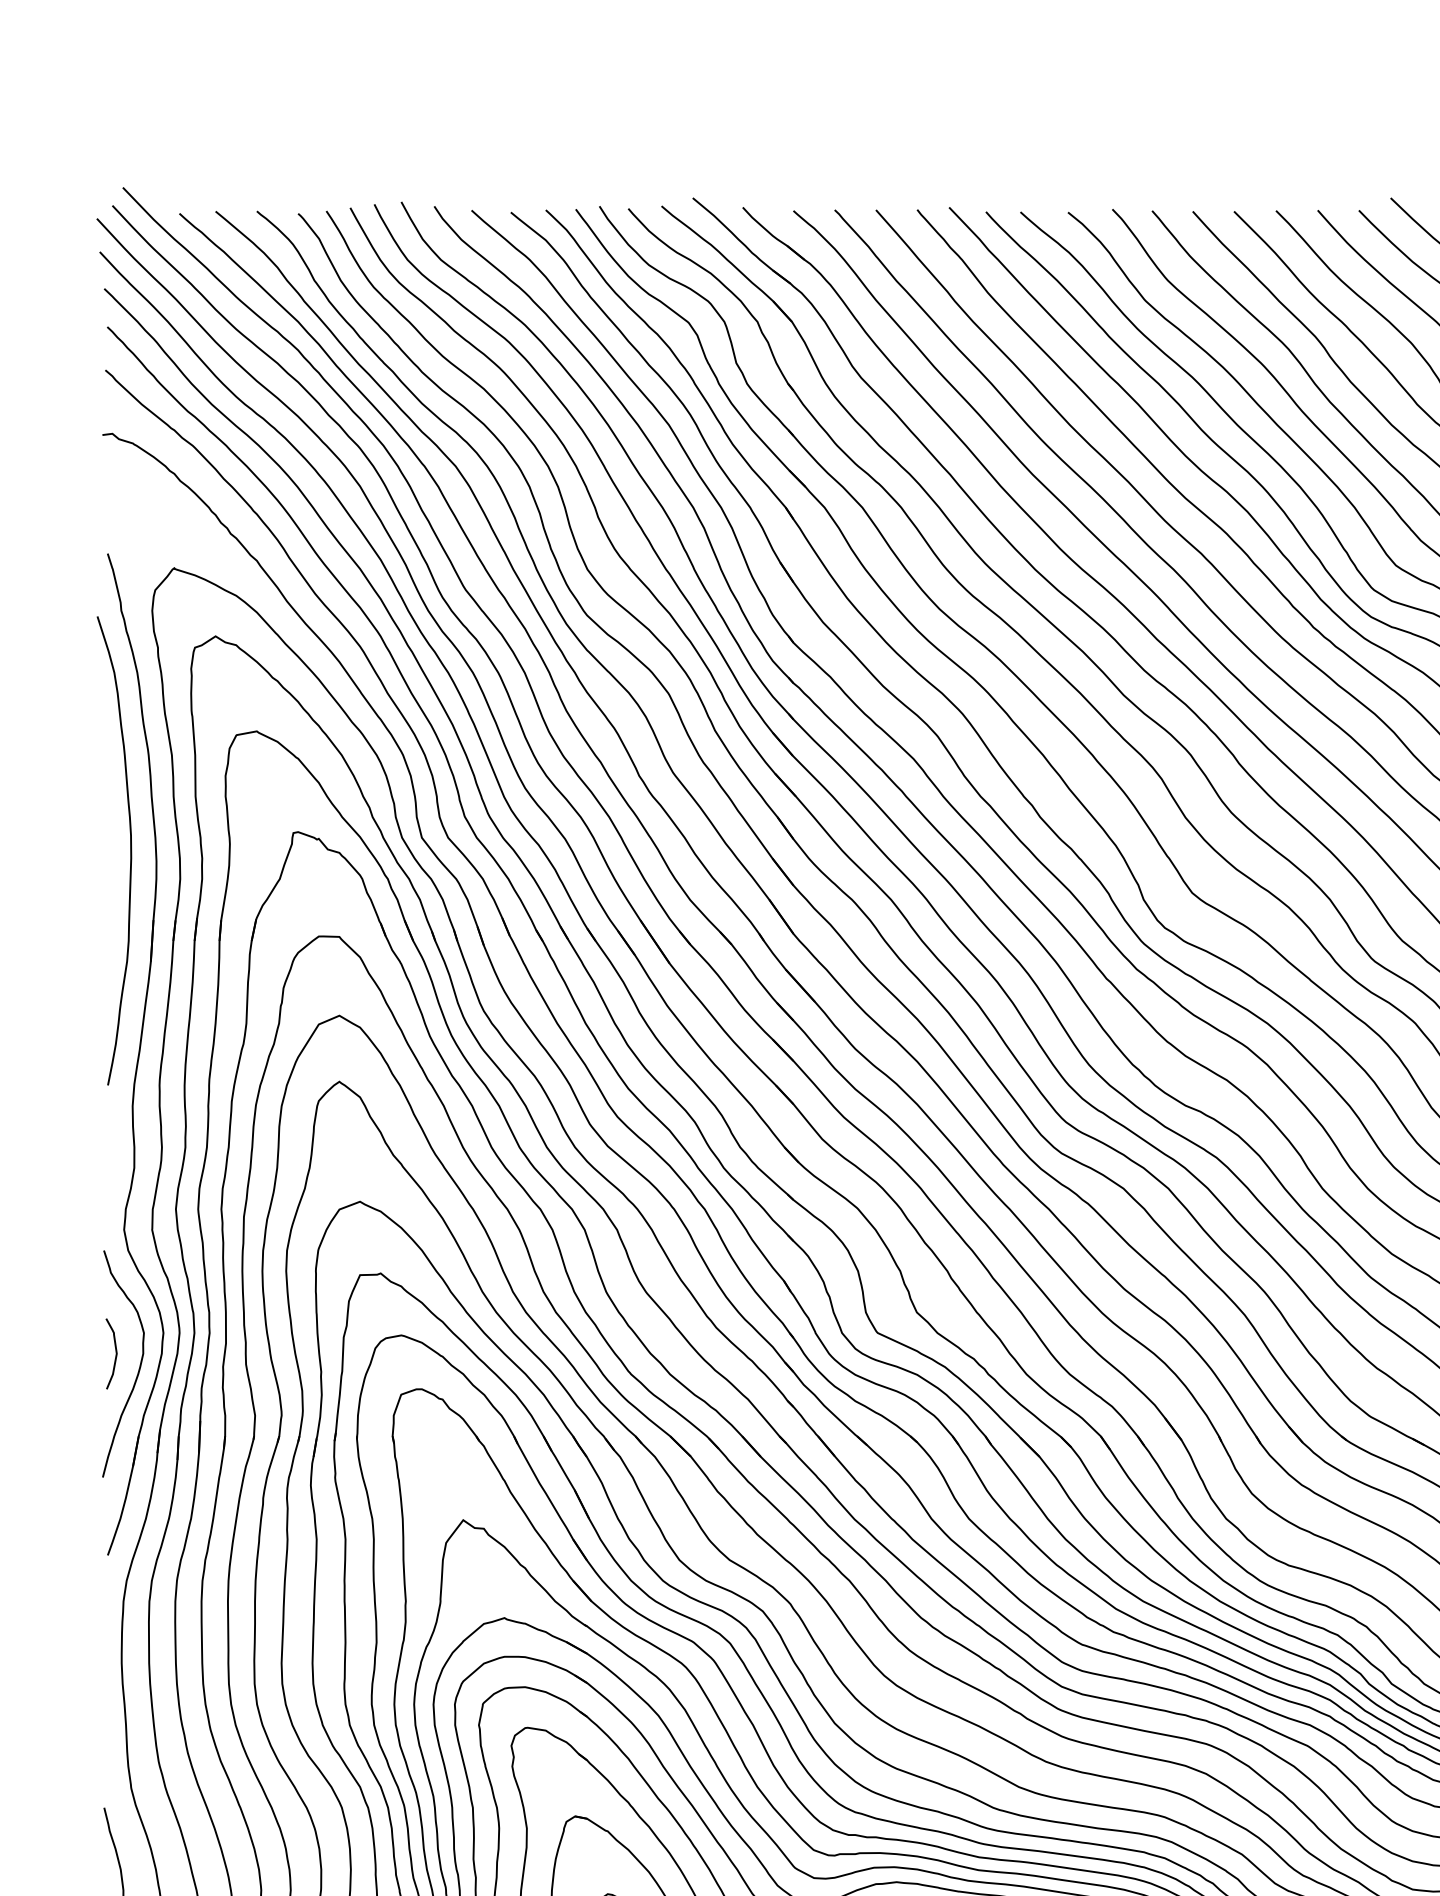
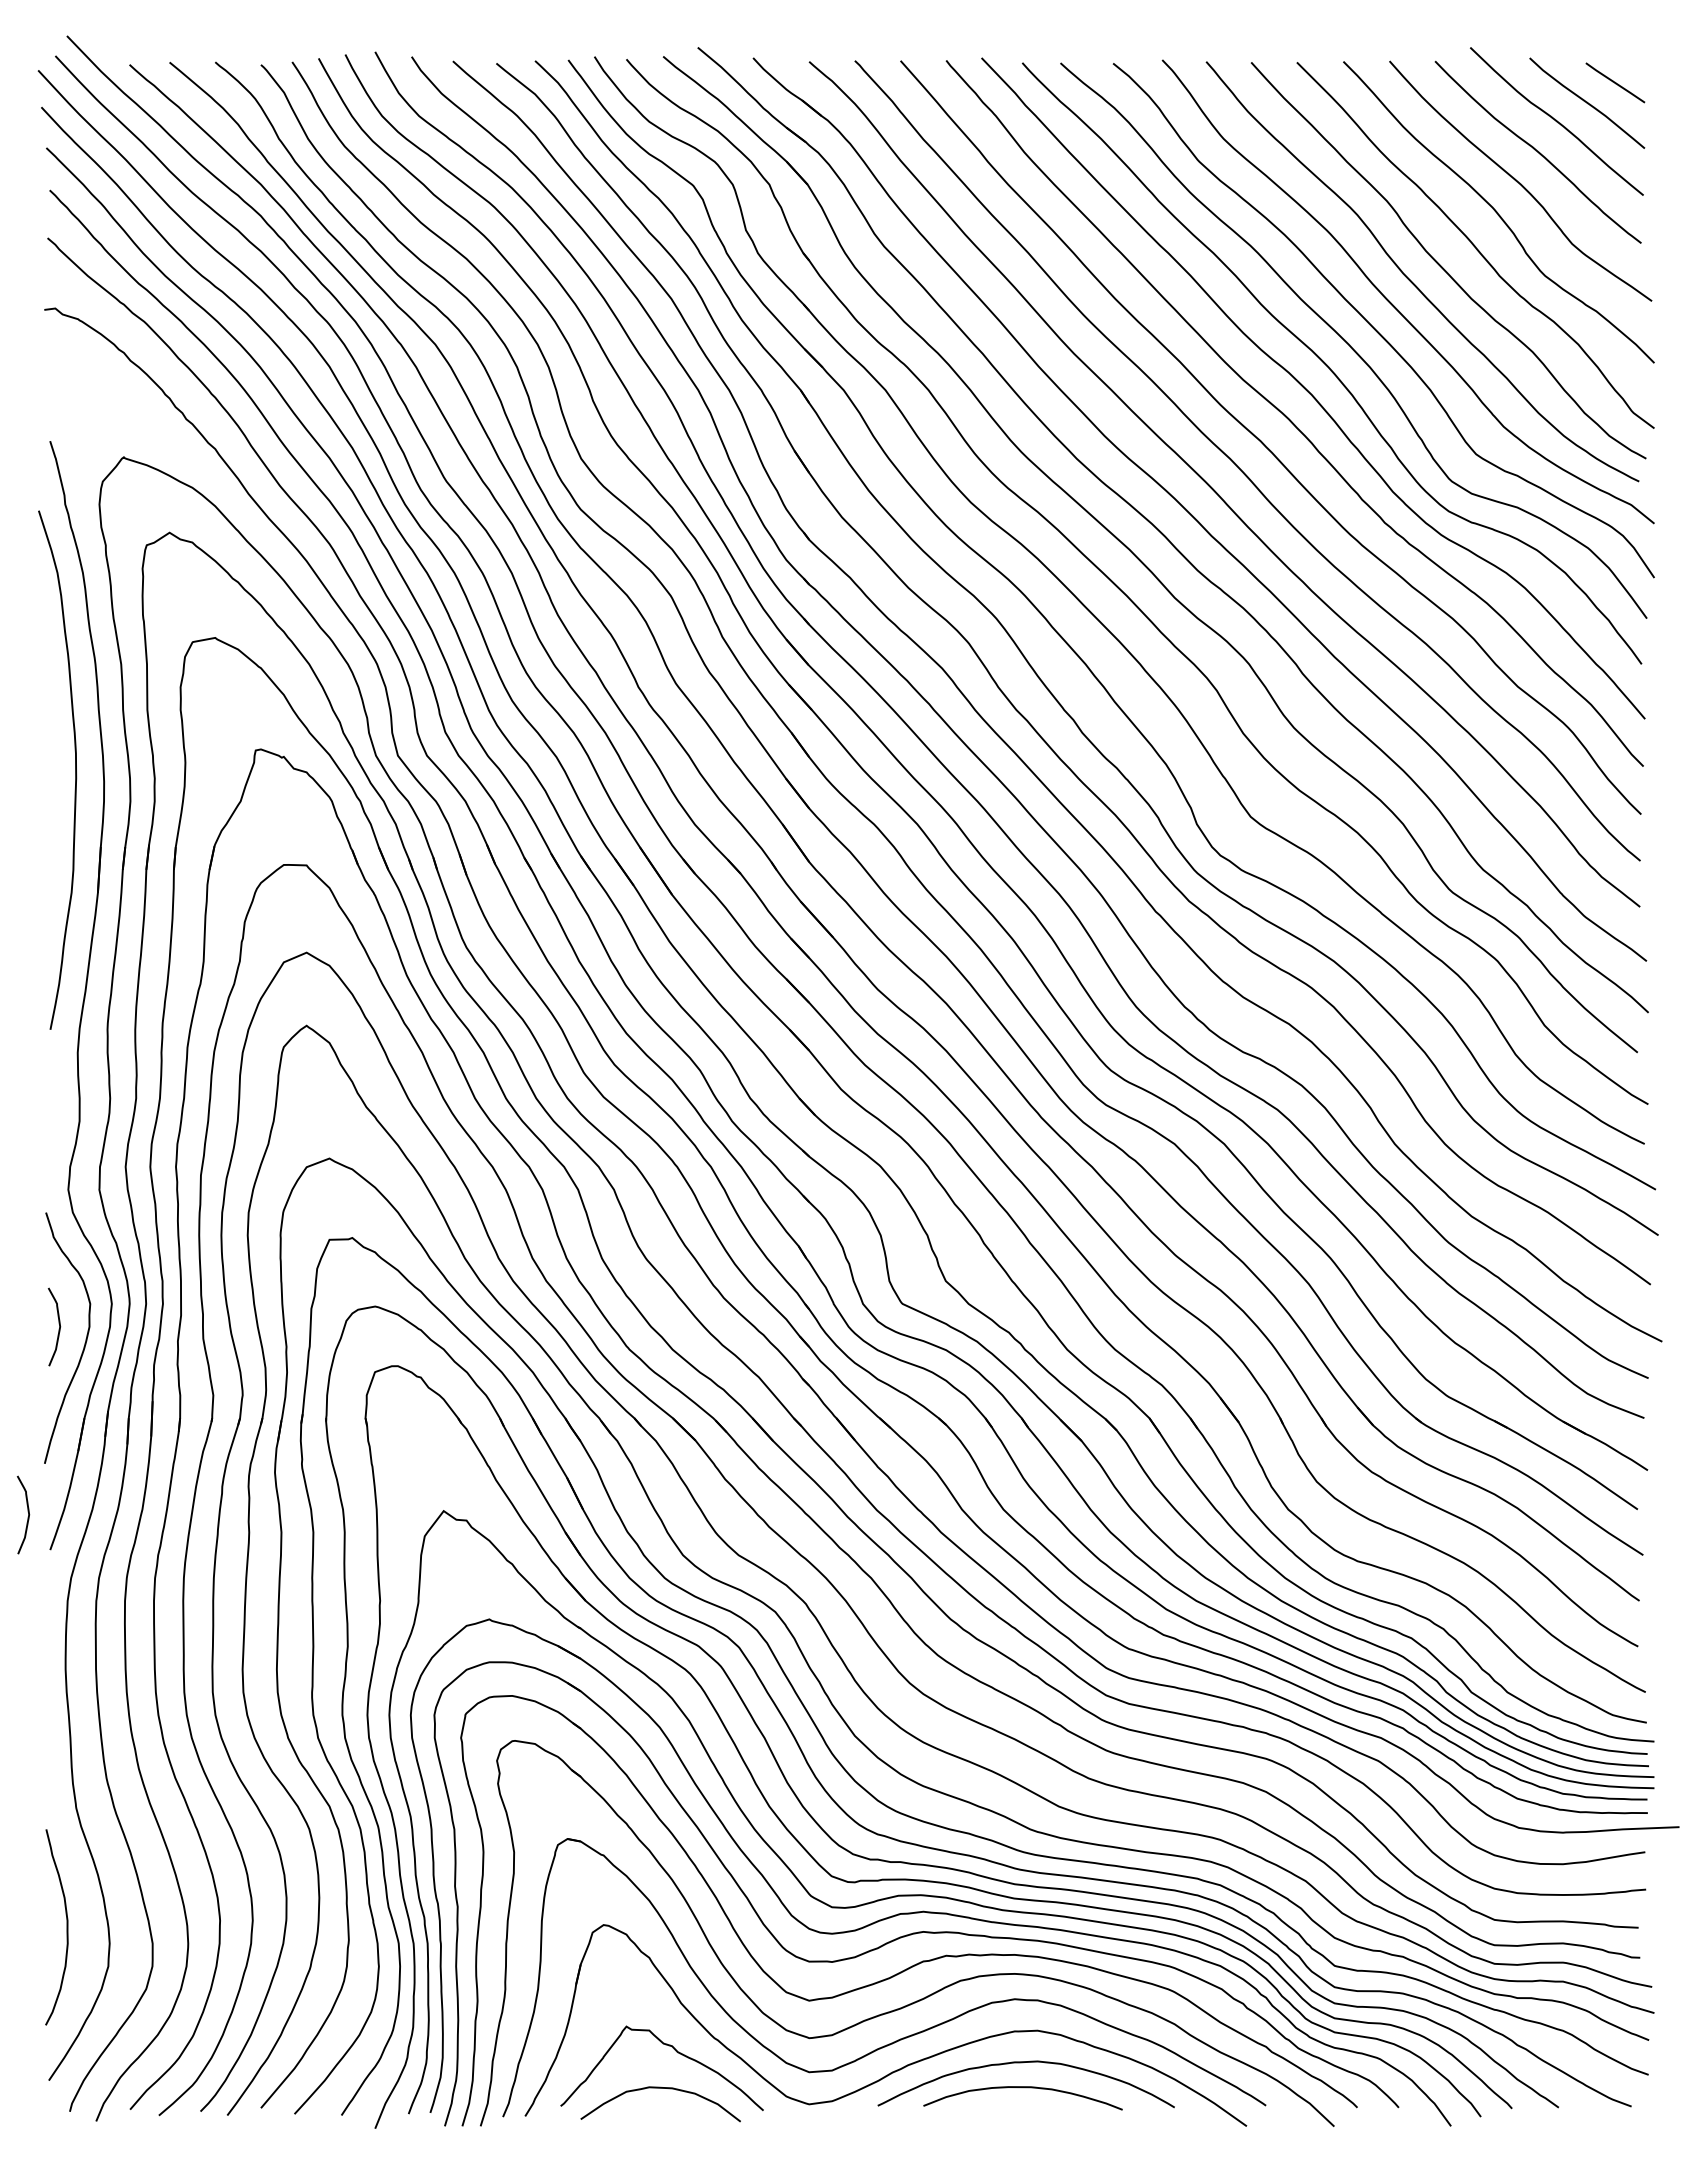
curve: (87, 1520) -> (27, 1511), added

